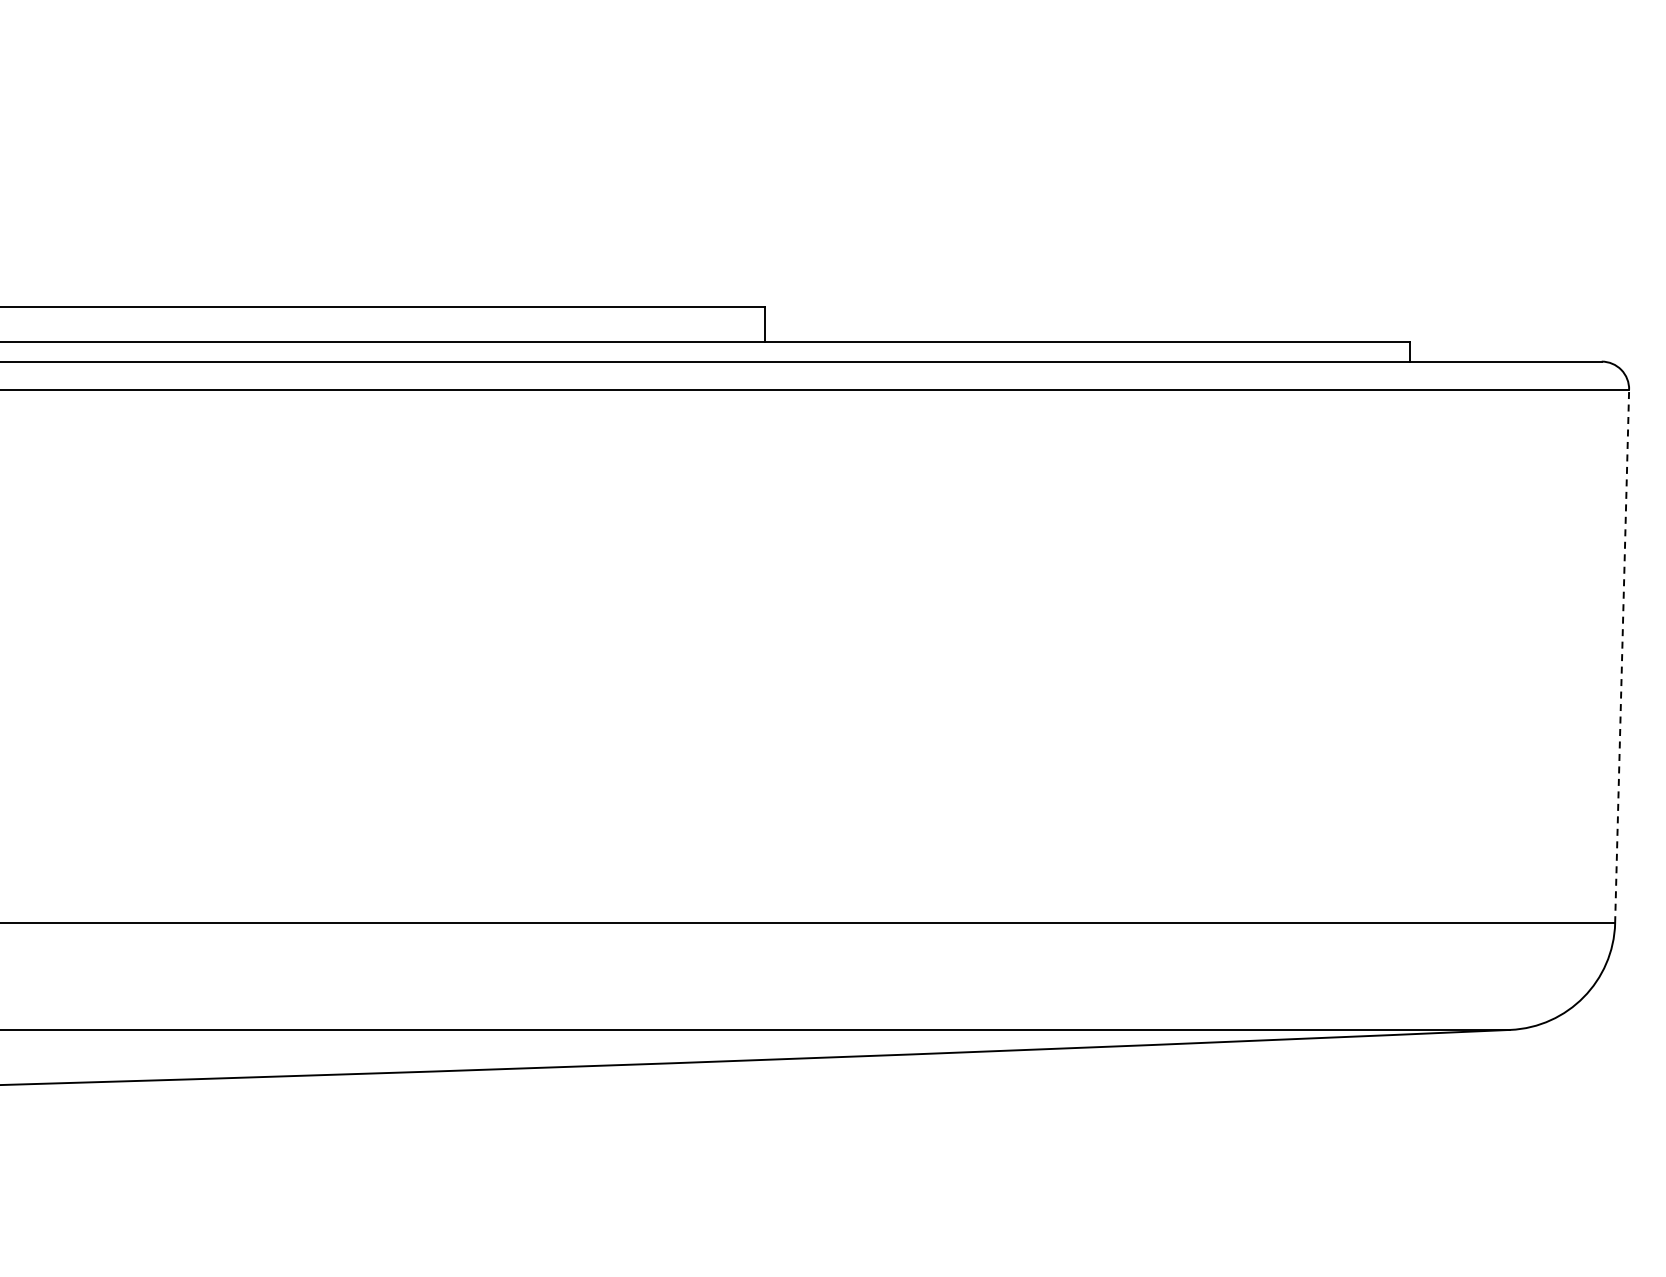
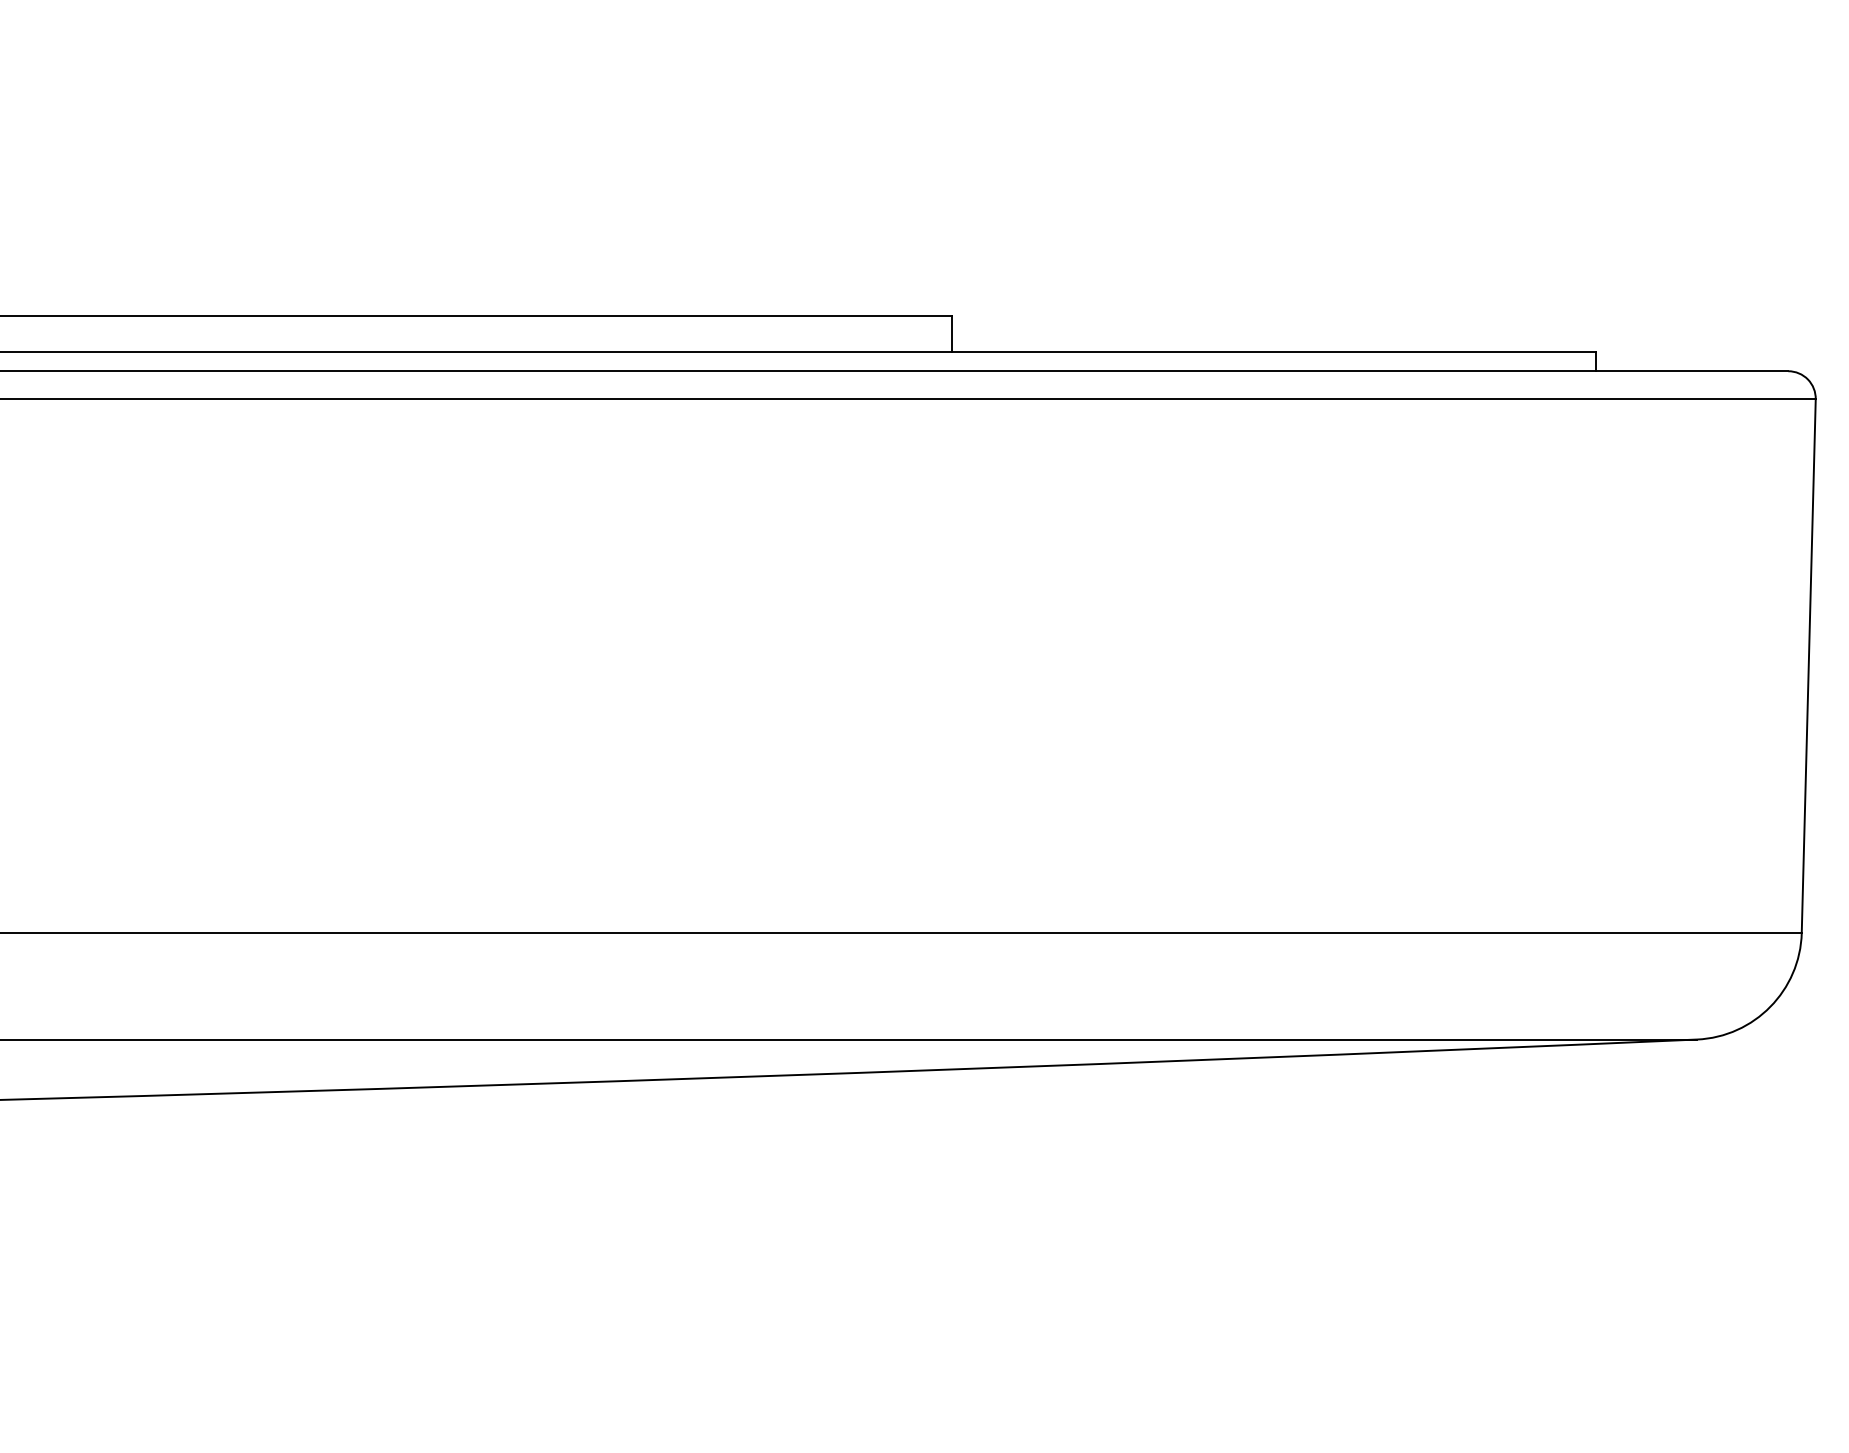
line: (1621, 656) -> (1808, 666), dashed -> solid

